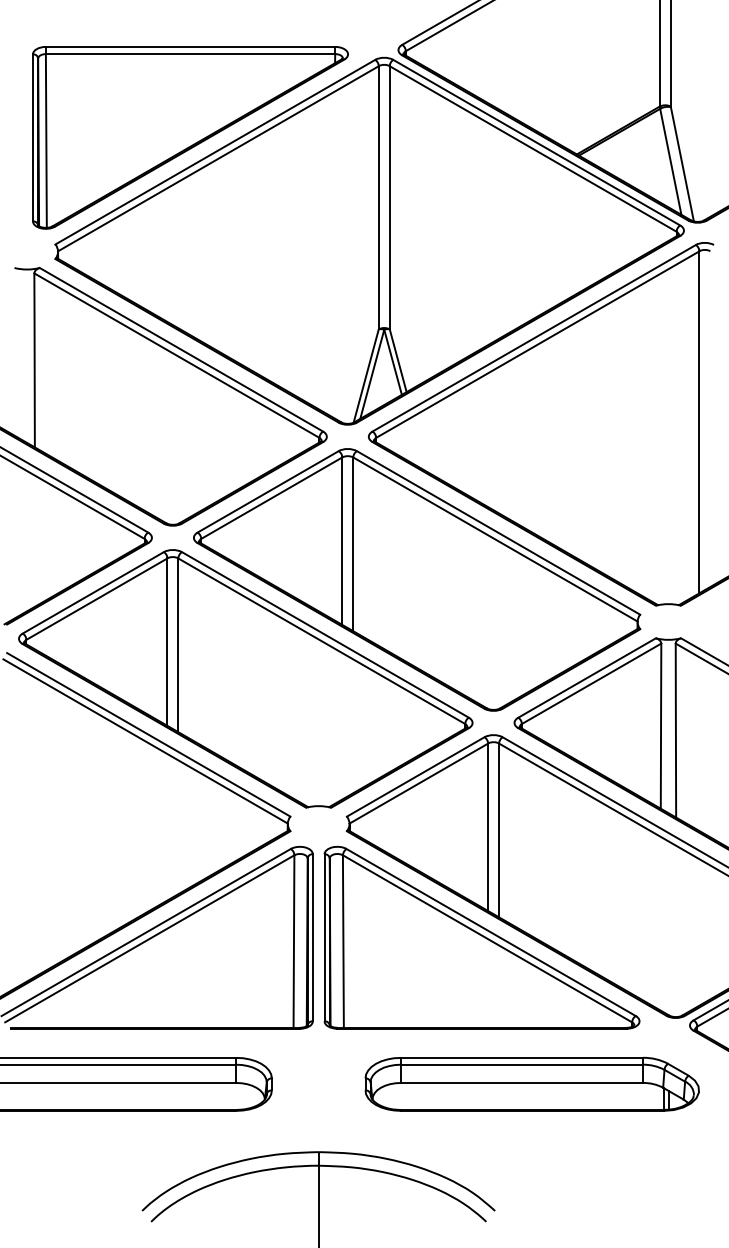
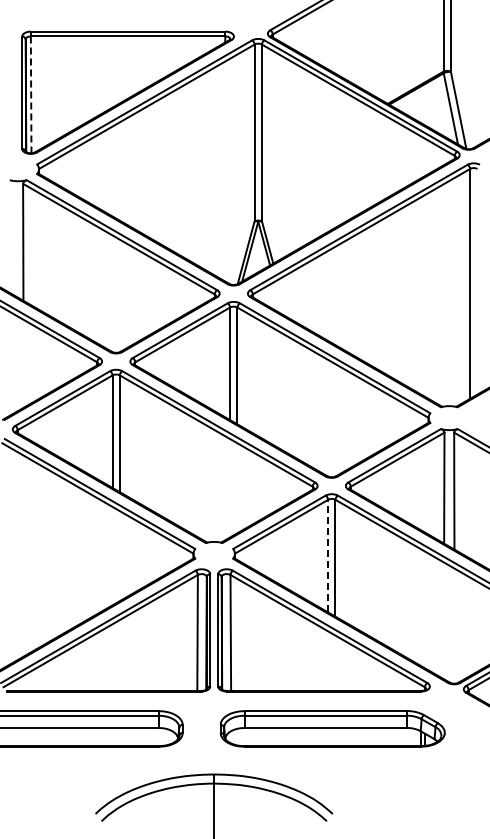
line: (46, 141) -> (31, 95), solid -> dashed
line: (488, 826) -> (328, 555), solid -> dashed
part: (531, 1083) -> (332, 728), moved

